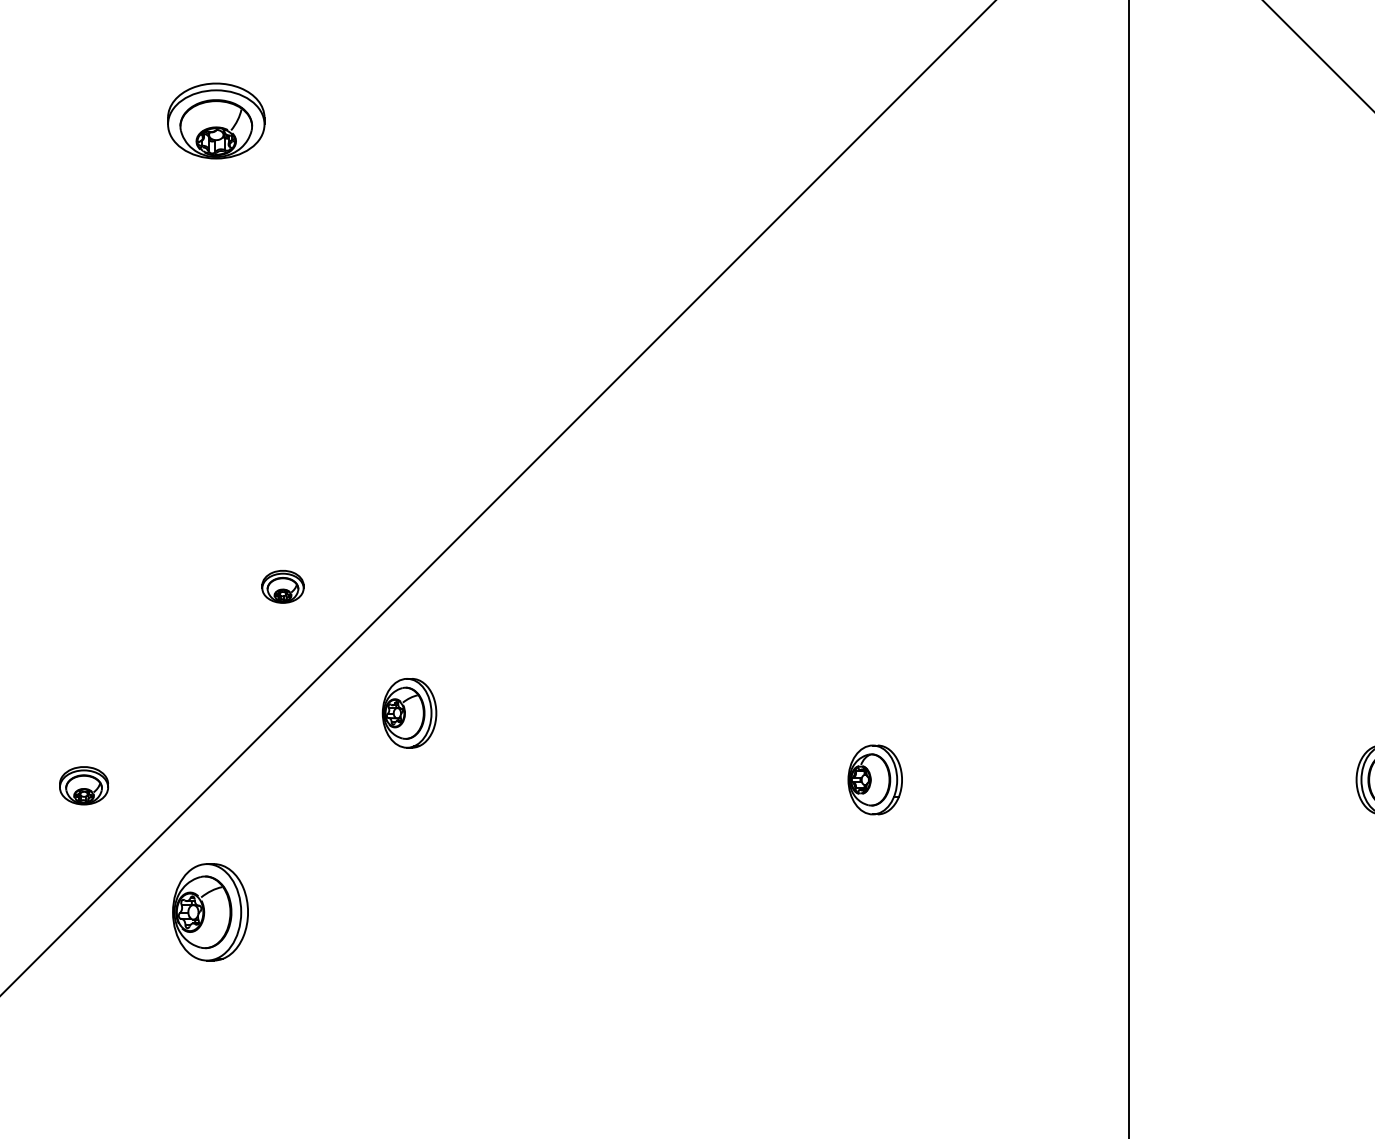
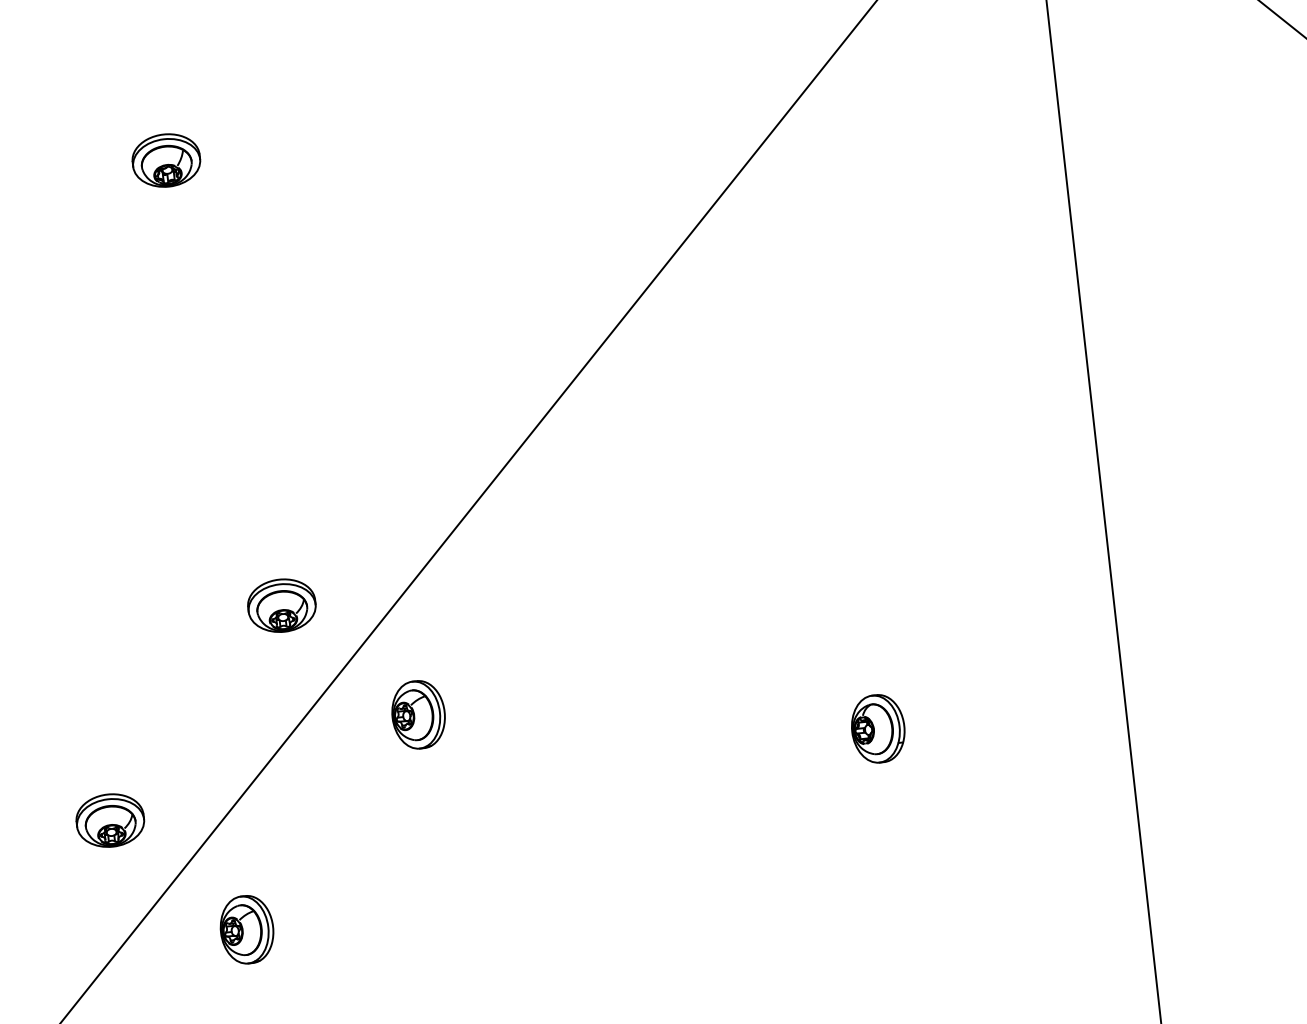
part: (216, 120) -> (166, 160), size x0.71
part: (282, 586) -> (281, 605), size x1.67
part: (83, 785) -> (109, 820), size x1.43
part: (210, 911) -> (246, 929), size x0.71

